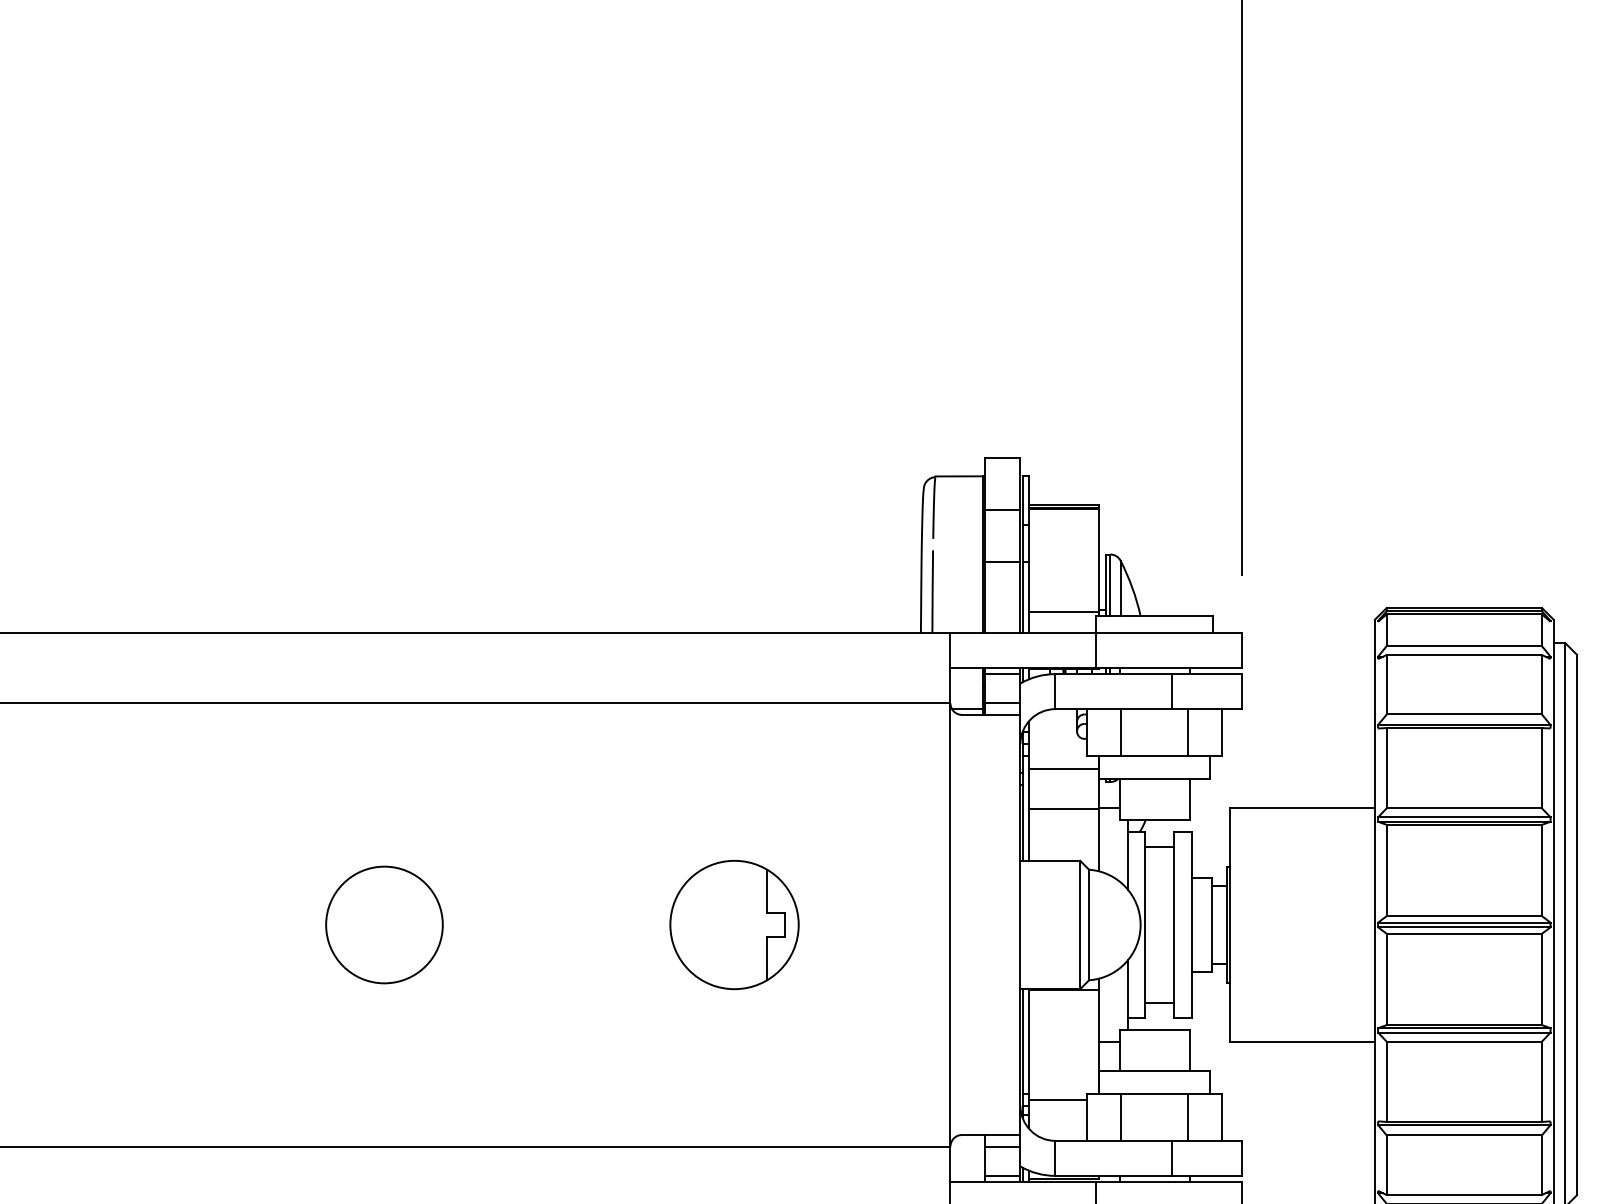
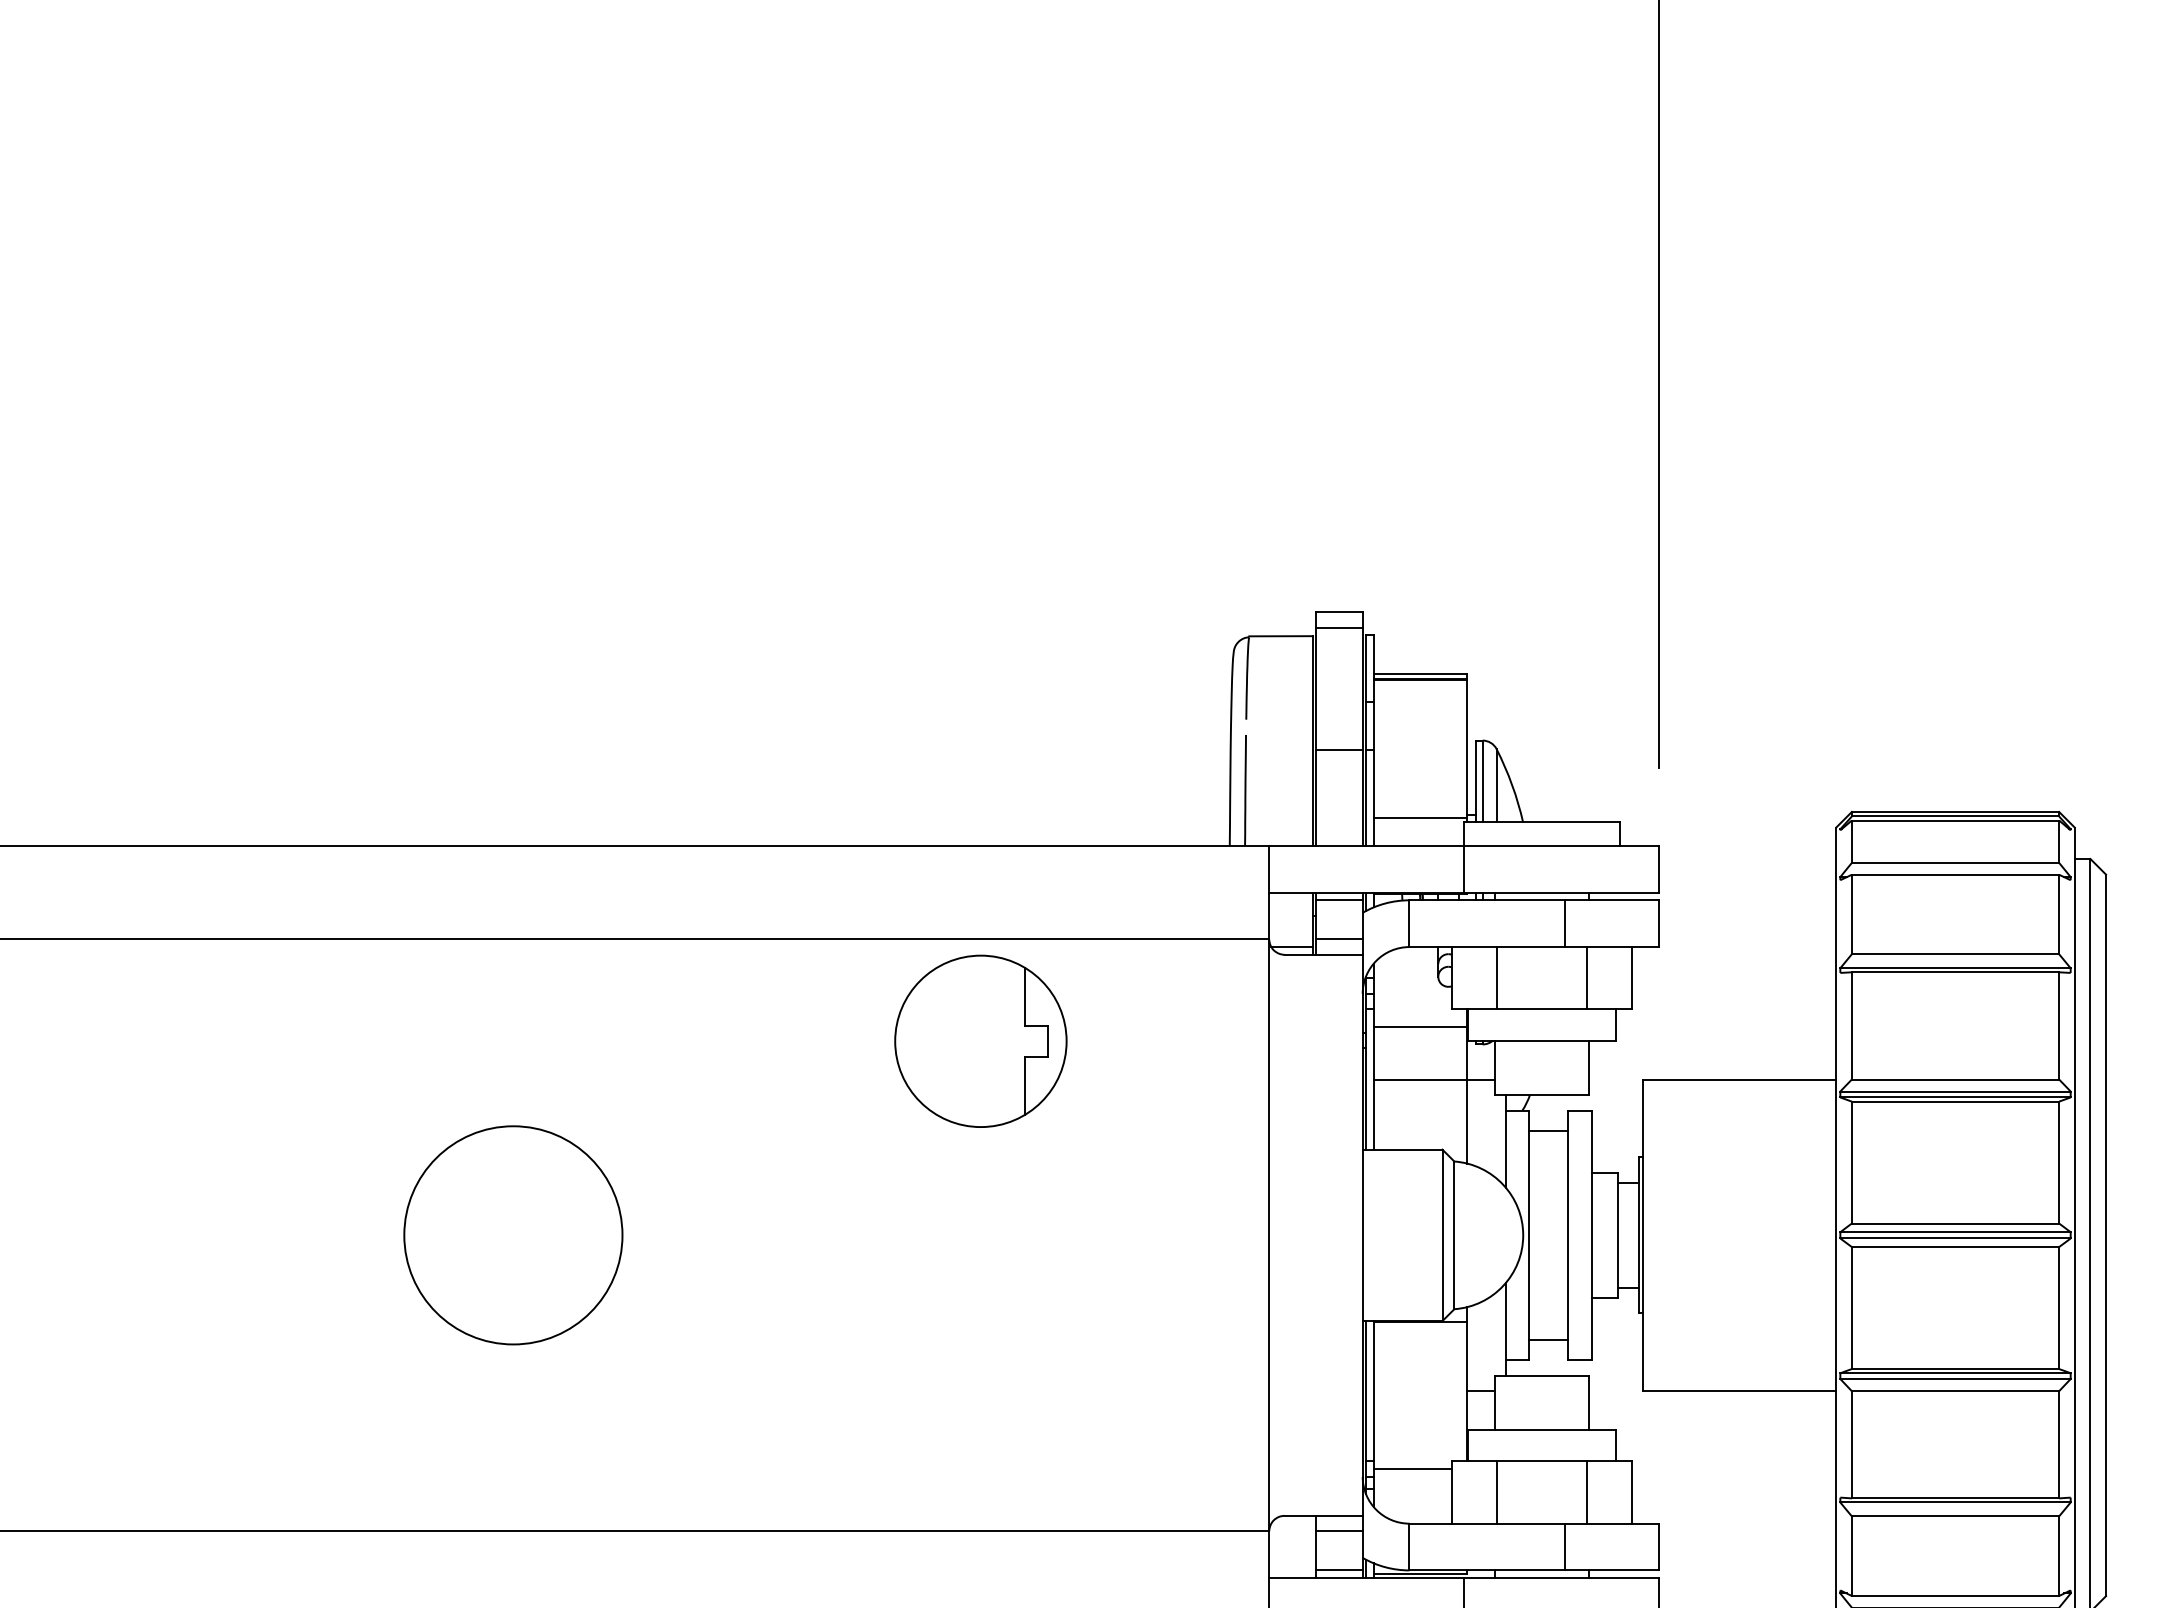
line: (1002, 509) -> (1338, 627), moved
part: (734, 924) -> (980, 1040), moved
circle: (384, 925) -> (513, 1235), size x1.4

